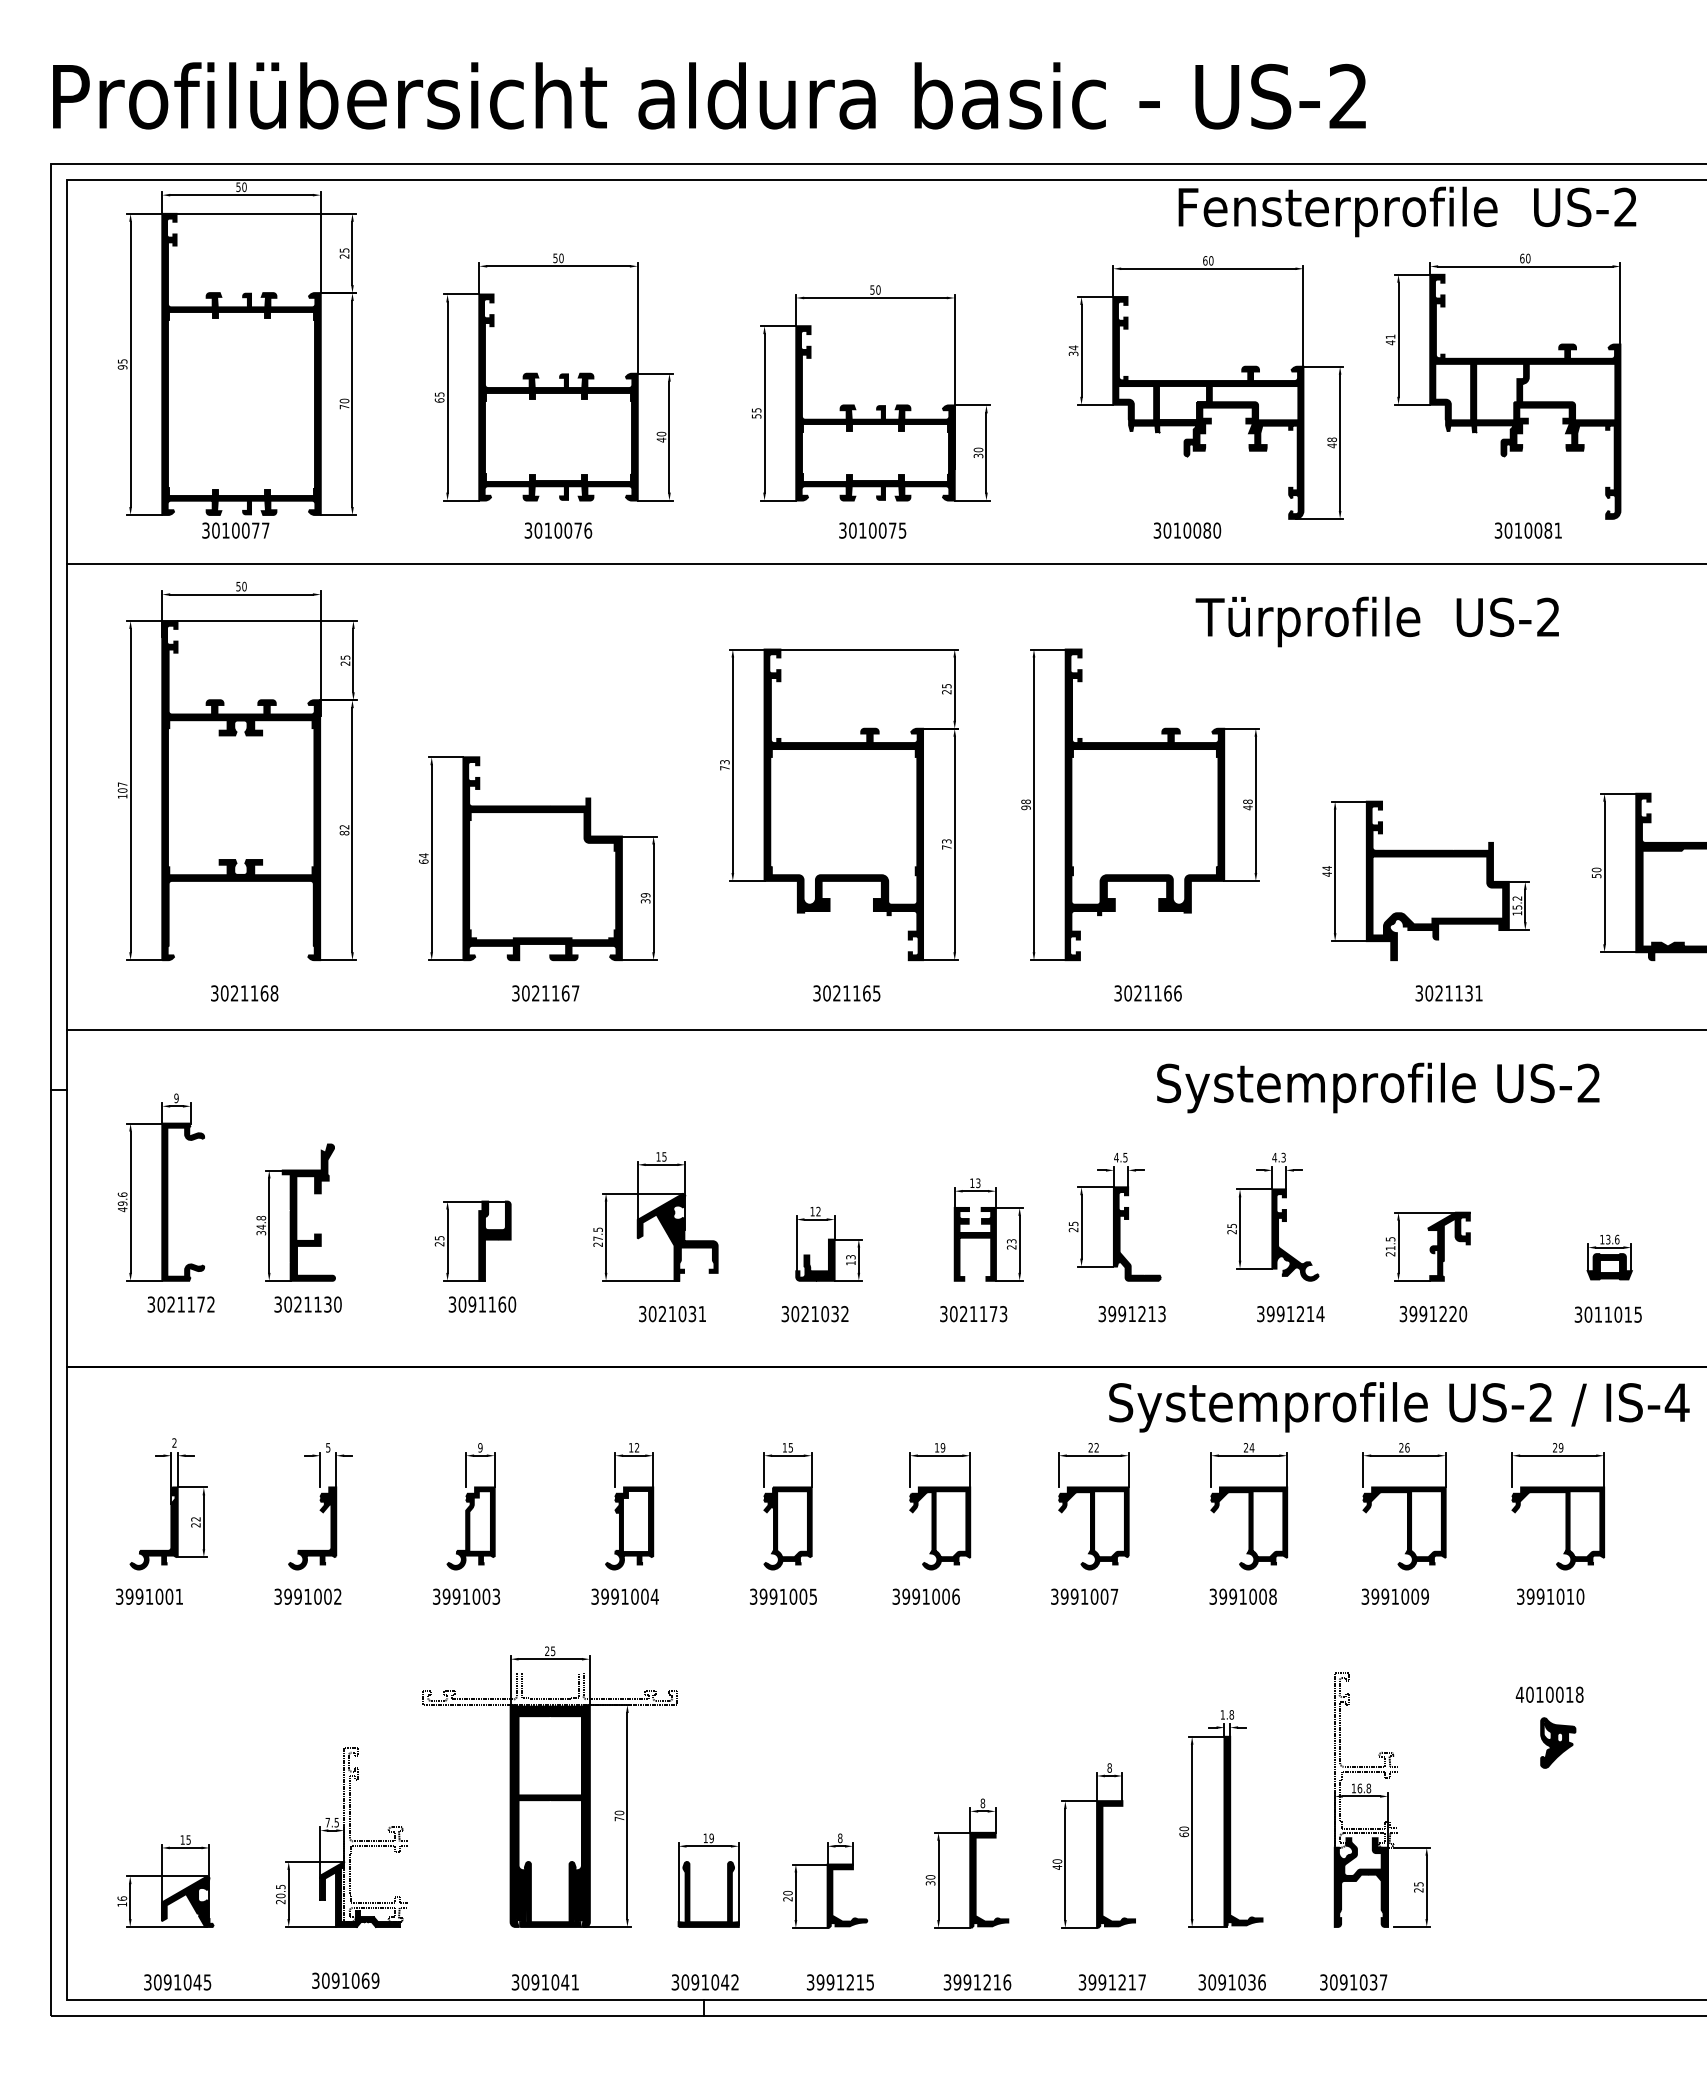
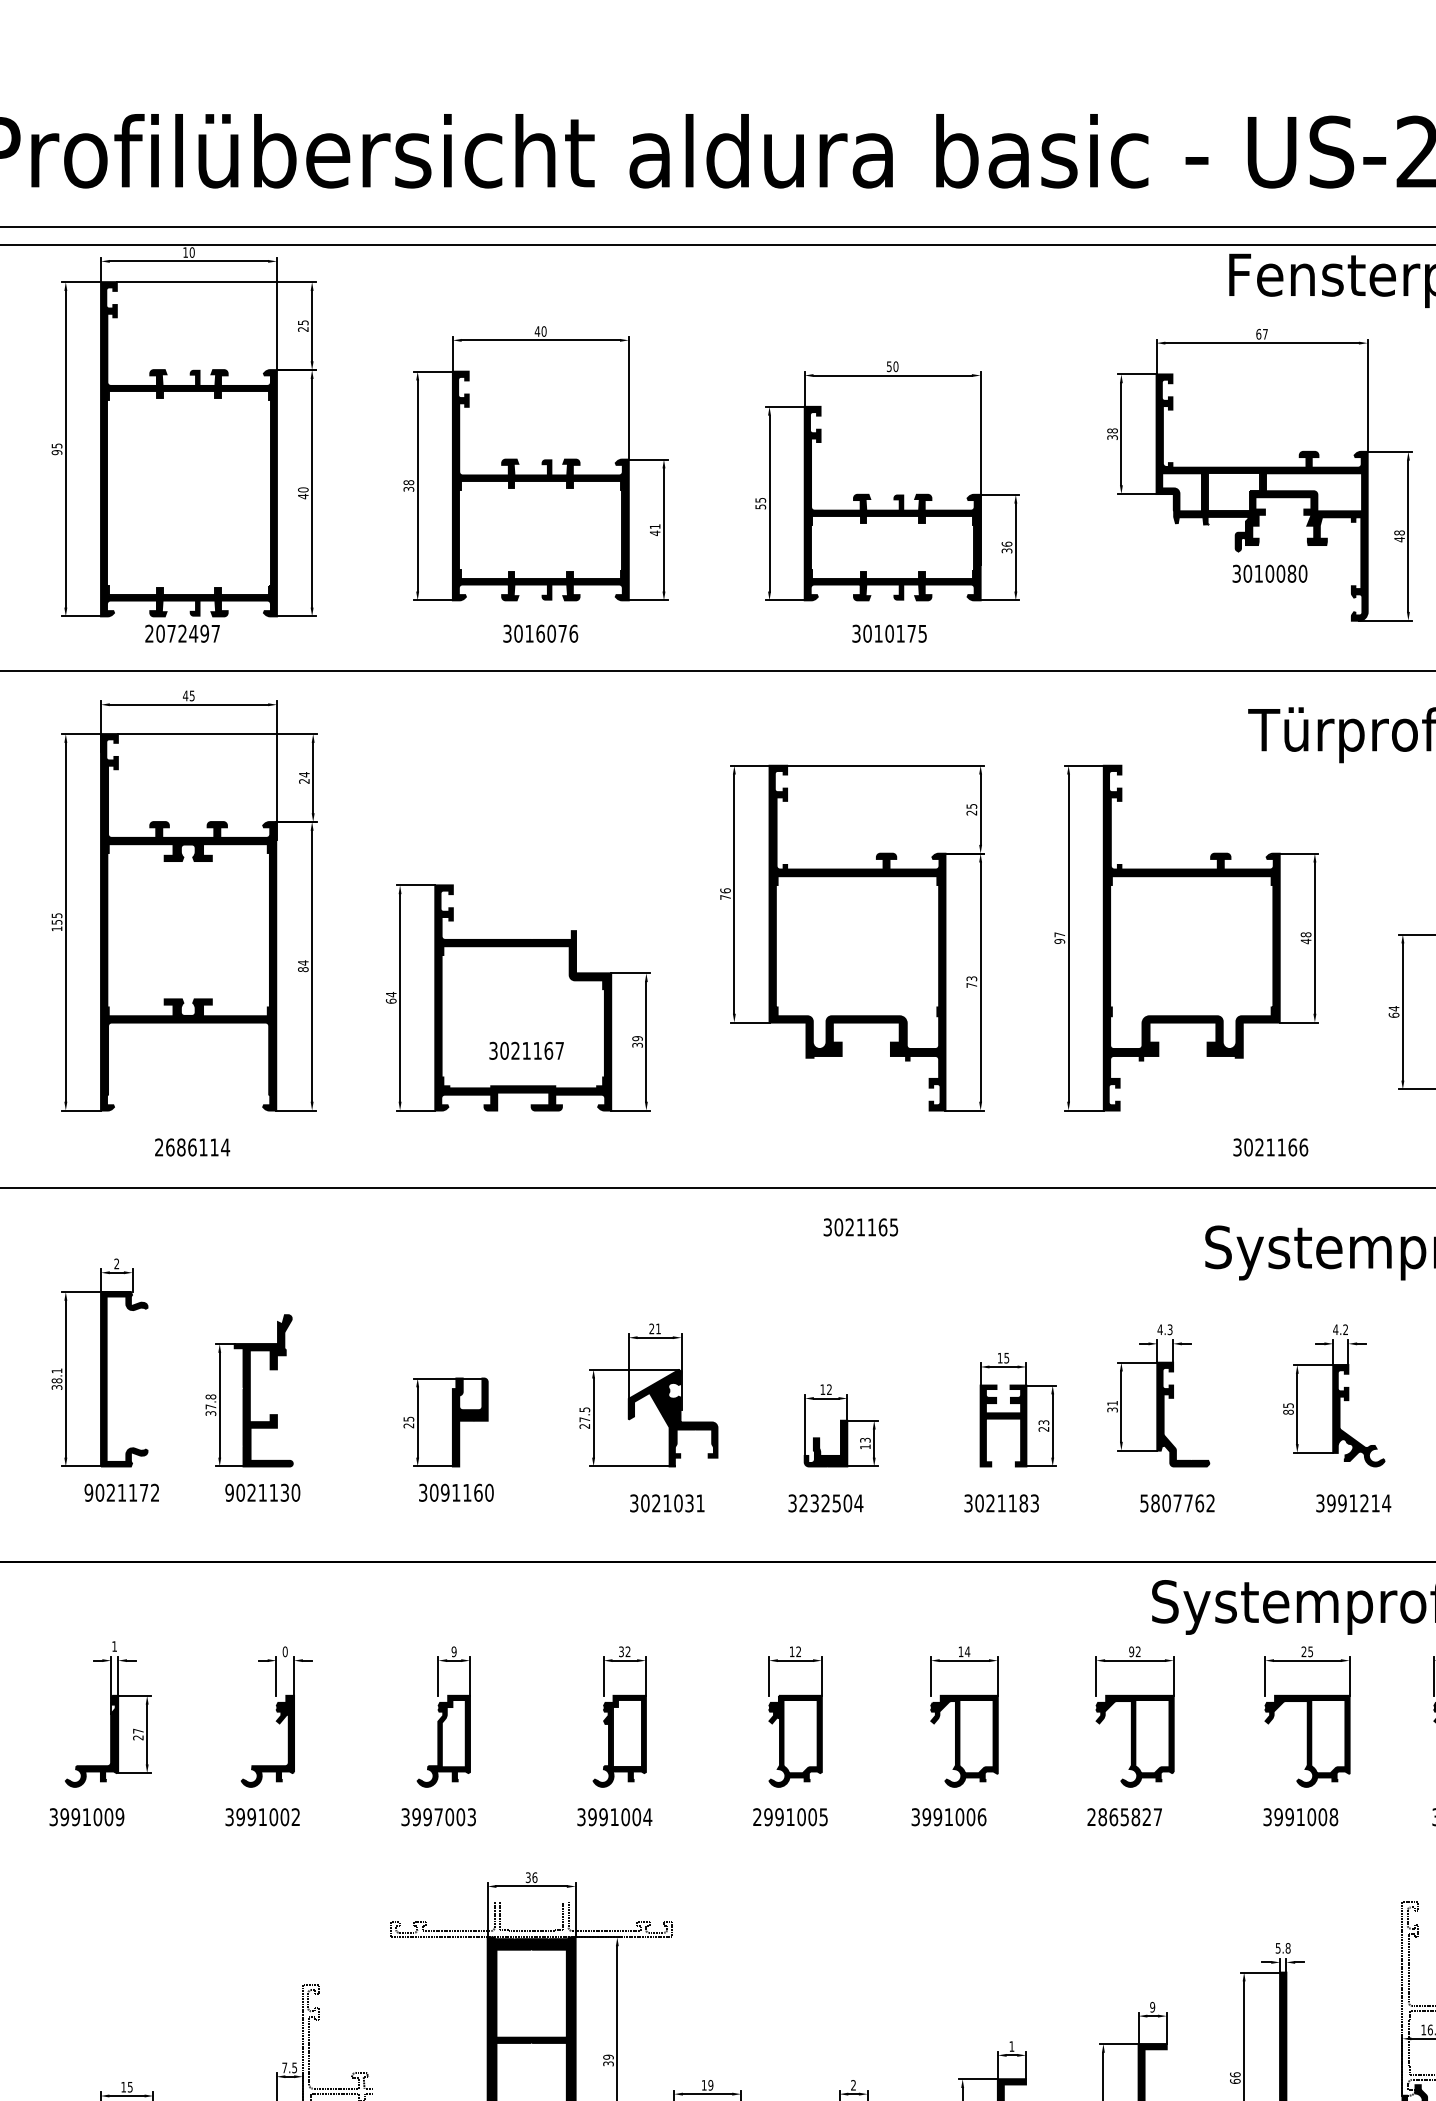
text: (238, 187) -> (185, 252), 50 -> 10
text: (555, 258) -> (537, 331), 50 -> 40
text: (1211, 260) -> (1265, 333), 60 -> 67
text: (1073, 347) -> (1112, 430), 34 -> 38
text: (439, 397) -> (408, 485), 65 -> 38
text: (344, 406) -> (303, 495), 70 -> 40
text: (661, 433) -> (655, 525), 40 -> 41
text: (977, 449) -> (1005, 543), 30 -> 36
text: (230, 530) -> (176, 633), 3010077 -> 2072497
text: (558, 530) -> (540, 633), 3010076 -> 3016076
text: (882, 530) -> (900, 633), 3010075 -> 3010175
text: (1187, 530) -> (1270, 573), moved
text: (241, 586) -> (188, 695), 50 -> 45
text: (345, 657) -> (304, 774), 25 -> 24
text: (724, 761) -> (725, 890), 73 -> 76
text: (122, 787) -> (56, 918), 107 -> 155
text: (1025, 801) -> (1059, 934), 98 -> 97
text: (344, 826) -> (303, 962), 82 -> 84
text: (1327, 874) -> (1394, 1015), 44 -> 64
text: (244, 993) -> (192, 1147), 3021168 -> 2686114
text: (545, 993) -> (526, 1050), moved
text: (846, 993) -> (860, 1227), moved
text: (1147, 993) -> (1270, 1147), moved
text: (176, 1098) -> (116, 1264), 9 -> 2
text: (661, 1156) -> (655, 1328), 15 -> 21
text: (1125, 1156) -> (1170, 1328), 4.5 -> 4.3
text: (1283, 1158) -> (1345, 1330), 4.3 -> 4.2
text: (978, 1182) -> (1007, 1357), 13 -> 15
text: (122, 1202) -> (56, 1379), 49.6 -> 38.1
text: (260, 1226) -> (210, 1406), 34.8 -> 37.8
text: (1073, 1226) -> (1112, 1406), 25 -> 31
text: (1231, 1231) -> (1287, 1411), 25 -> 85
text: (151, 1304) -> (89, 1492), 3021172 -> 9021172
text: (277, 1304) -> (228, 1492), 3021130 -> 9021130
text: (820, 1314) -> (831, 1503), 3021032 -> 3232504
text: (993, 1314) -> (1023, 1503), 3021173 -> 3021183
text: (1132, 1314) -> (1177, 1503), 3991213 -> 5807762
text: (174, 1442) -> (114, 1645), 2 -> 1
text: (328, 1447) -> (285, 1651), 5 -> 0
text: (631, 1447) -> (621, 1651), 12 -> 32
text: (790, 1447) -> (798, 1651), 15 -> 12
text: (942, 1447) -> (967, 1651), 19 -> 14
text: (1090, 1447) -> (1131, 1651), 22 -> 92
text: (1251, 1447) -> (1310, 1651), 24 -> 25
text: (195, 1519) -> (137, 1731), 22 -> 27
text: (179, 1596) -> (120, 1816), 3991001 -> 3991009
text: (466, 1596) -> (438, 1816), 3991003 -> 3997003
text: (753, 1596) -> (757, 1816), 3991005 -> 2991005
text: (1079, 1596) -> (1119, 1816), 3991007 -> 2865827
text: (550, 1651) -> (531, 1877), 25 -> 36
text: (1222, 1714) -> (1277, 1947), 1.8 -> 5.8
text: (1109, 1767) -> (1152, 2006), 8 -> 9
text: (982, 1803) -> (1011, 2046), 8 -> 1
text: (619, 1816) -> (608, 2061), 70 -> 39
text: (1183, 1828) -> (1234, 2074), 60 -> 66
text: (840, 1838) -> (853, 2085), 8 -> 2

